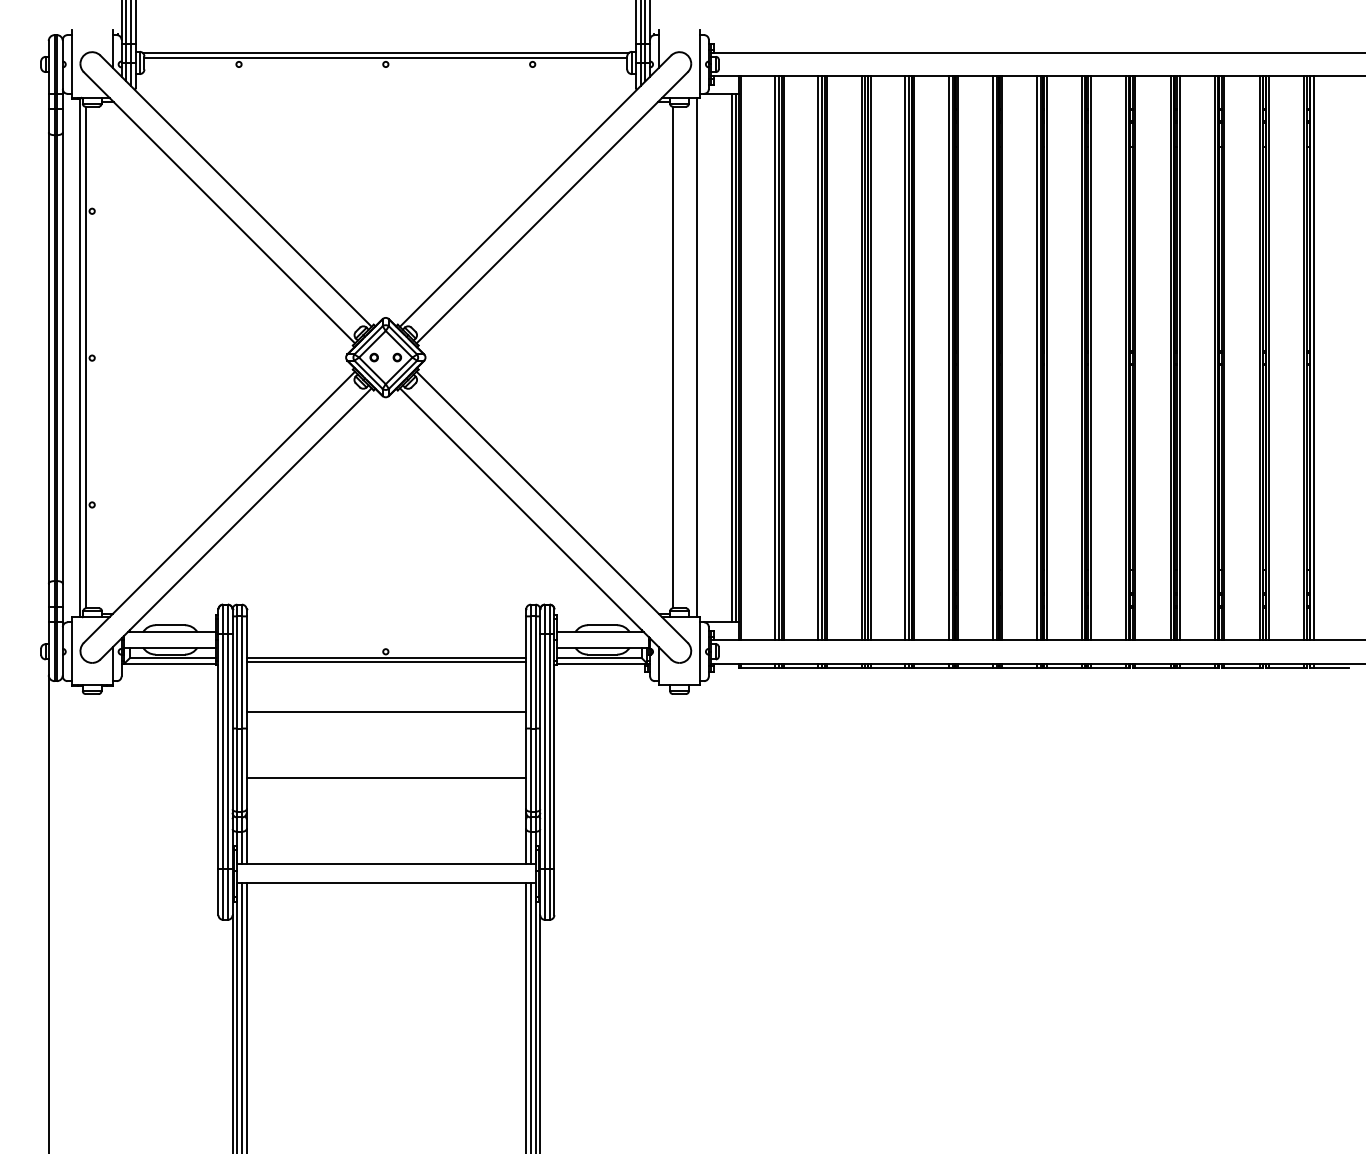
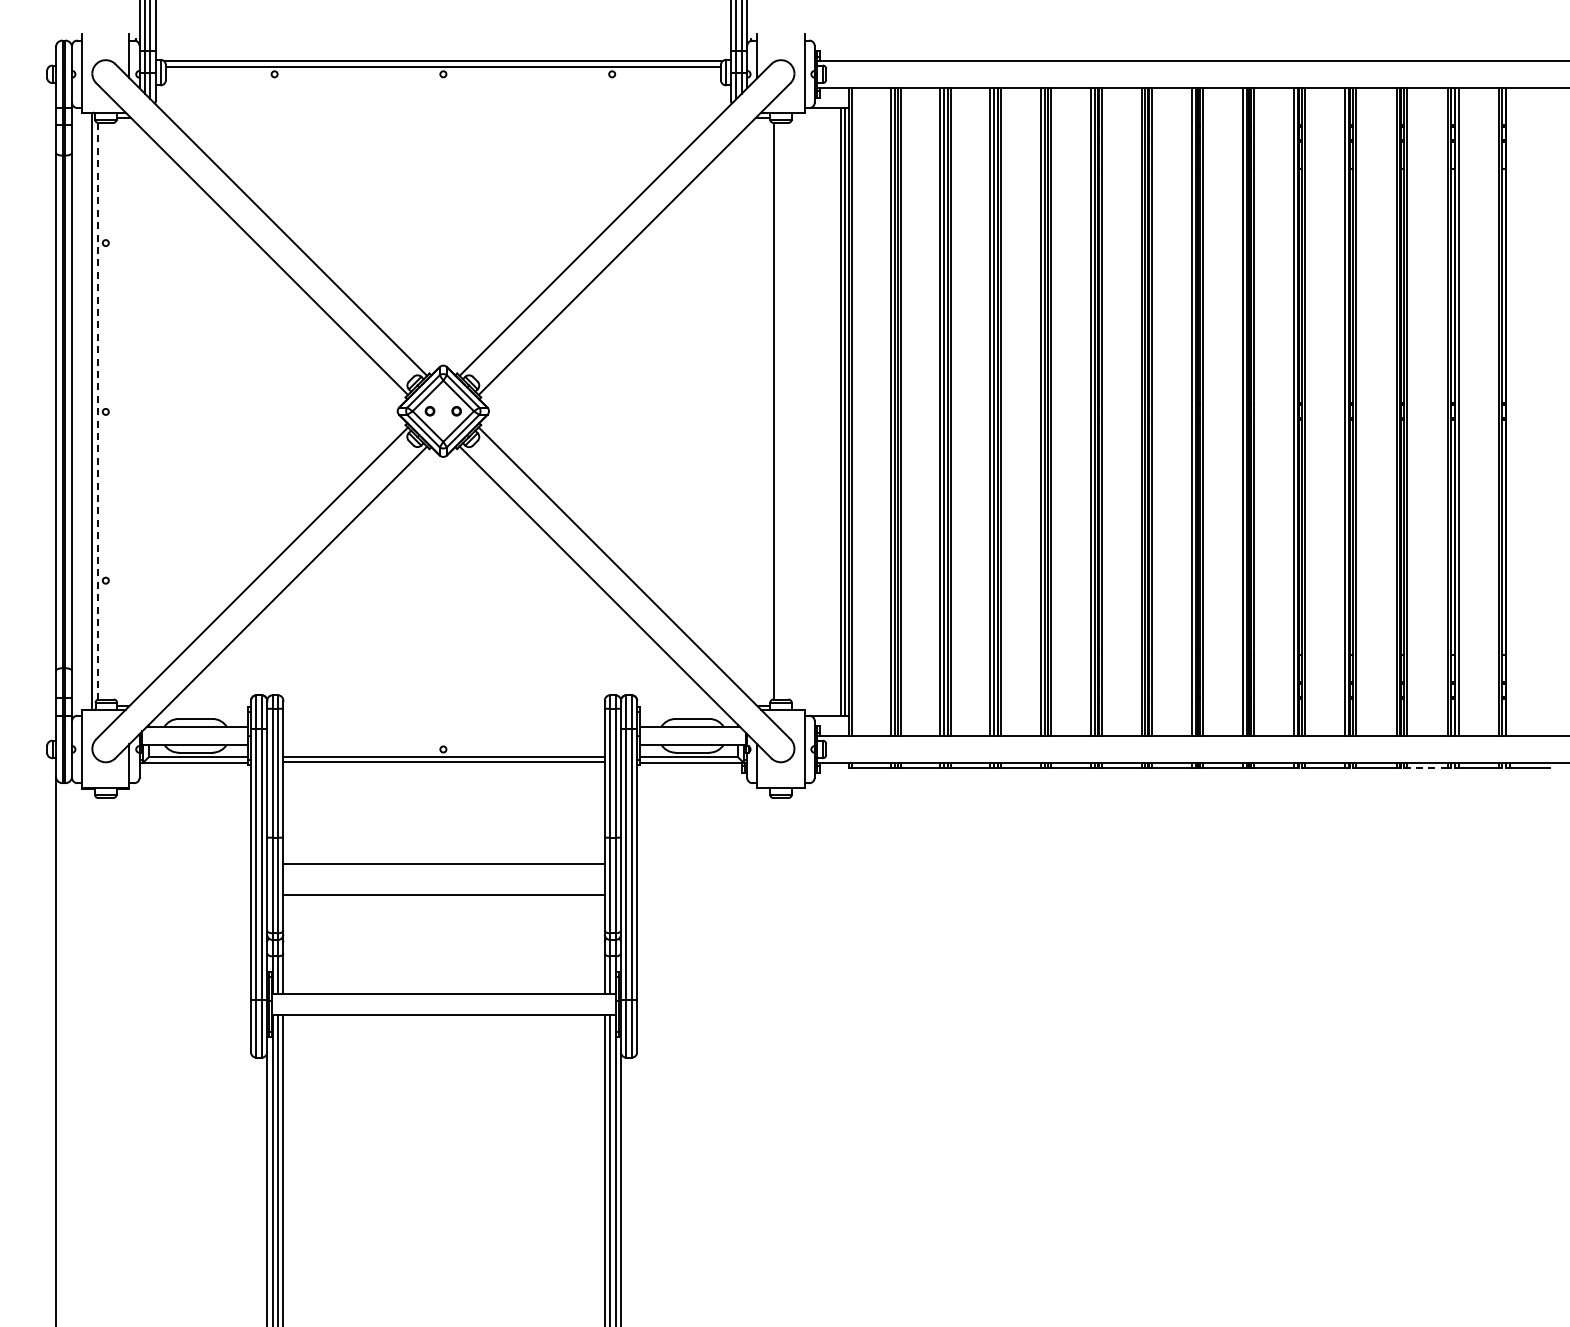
line: (696, 356) -> (800, 410), removed
line: (85, 357) -> (98, 411), solid -> dashed
line: (1313, 357) -> (1509, 411), removed
line: (1241, 668) -> (1427, 768), solid -> dashed
line: (385, 711) -> (443, 864), moved

